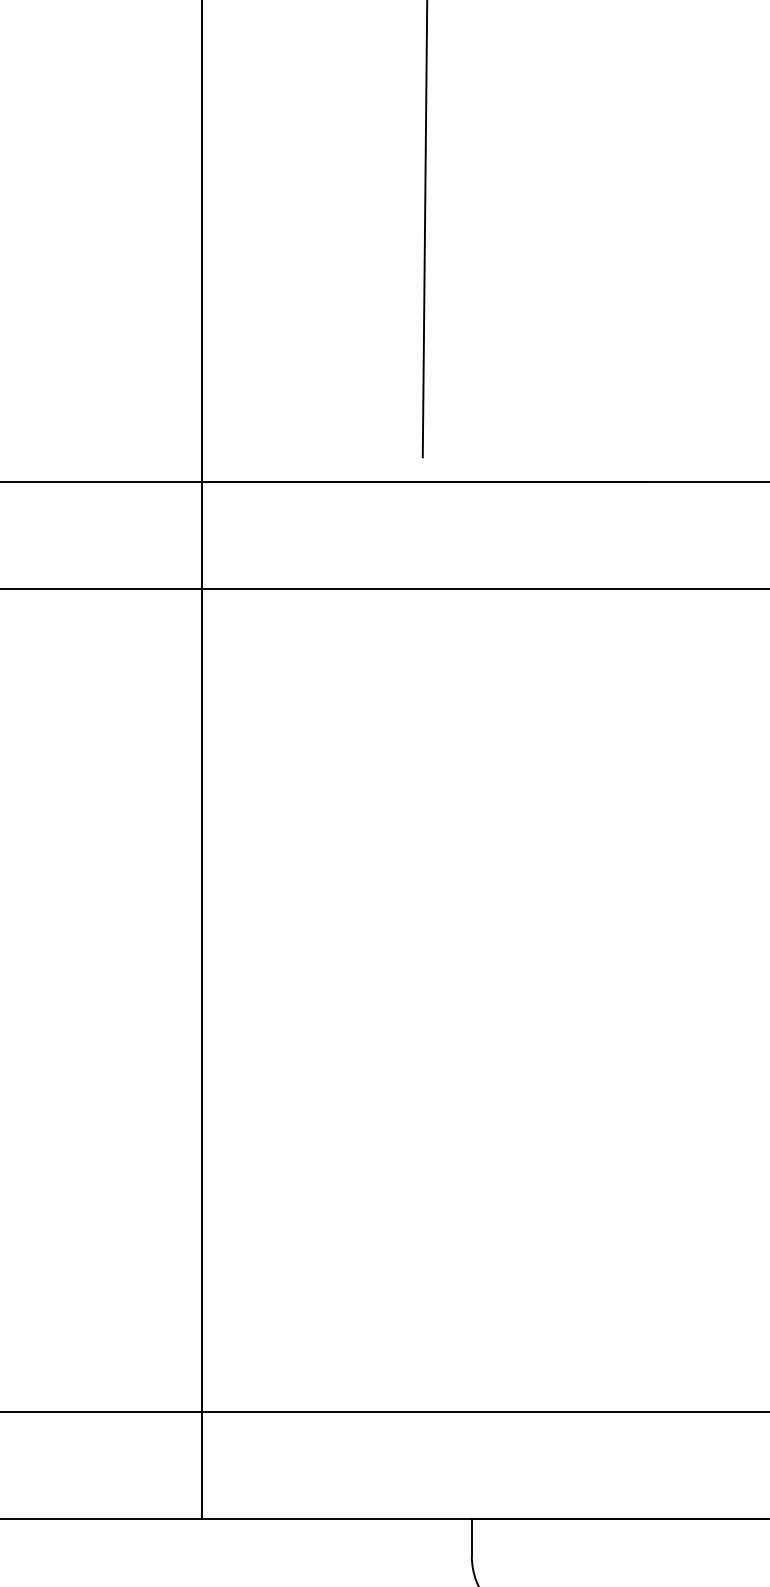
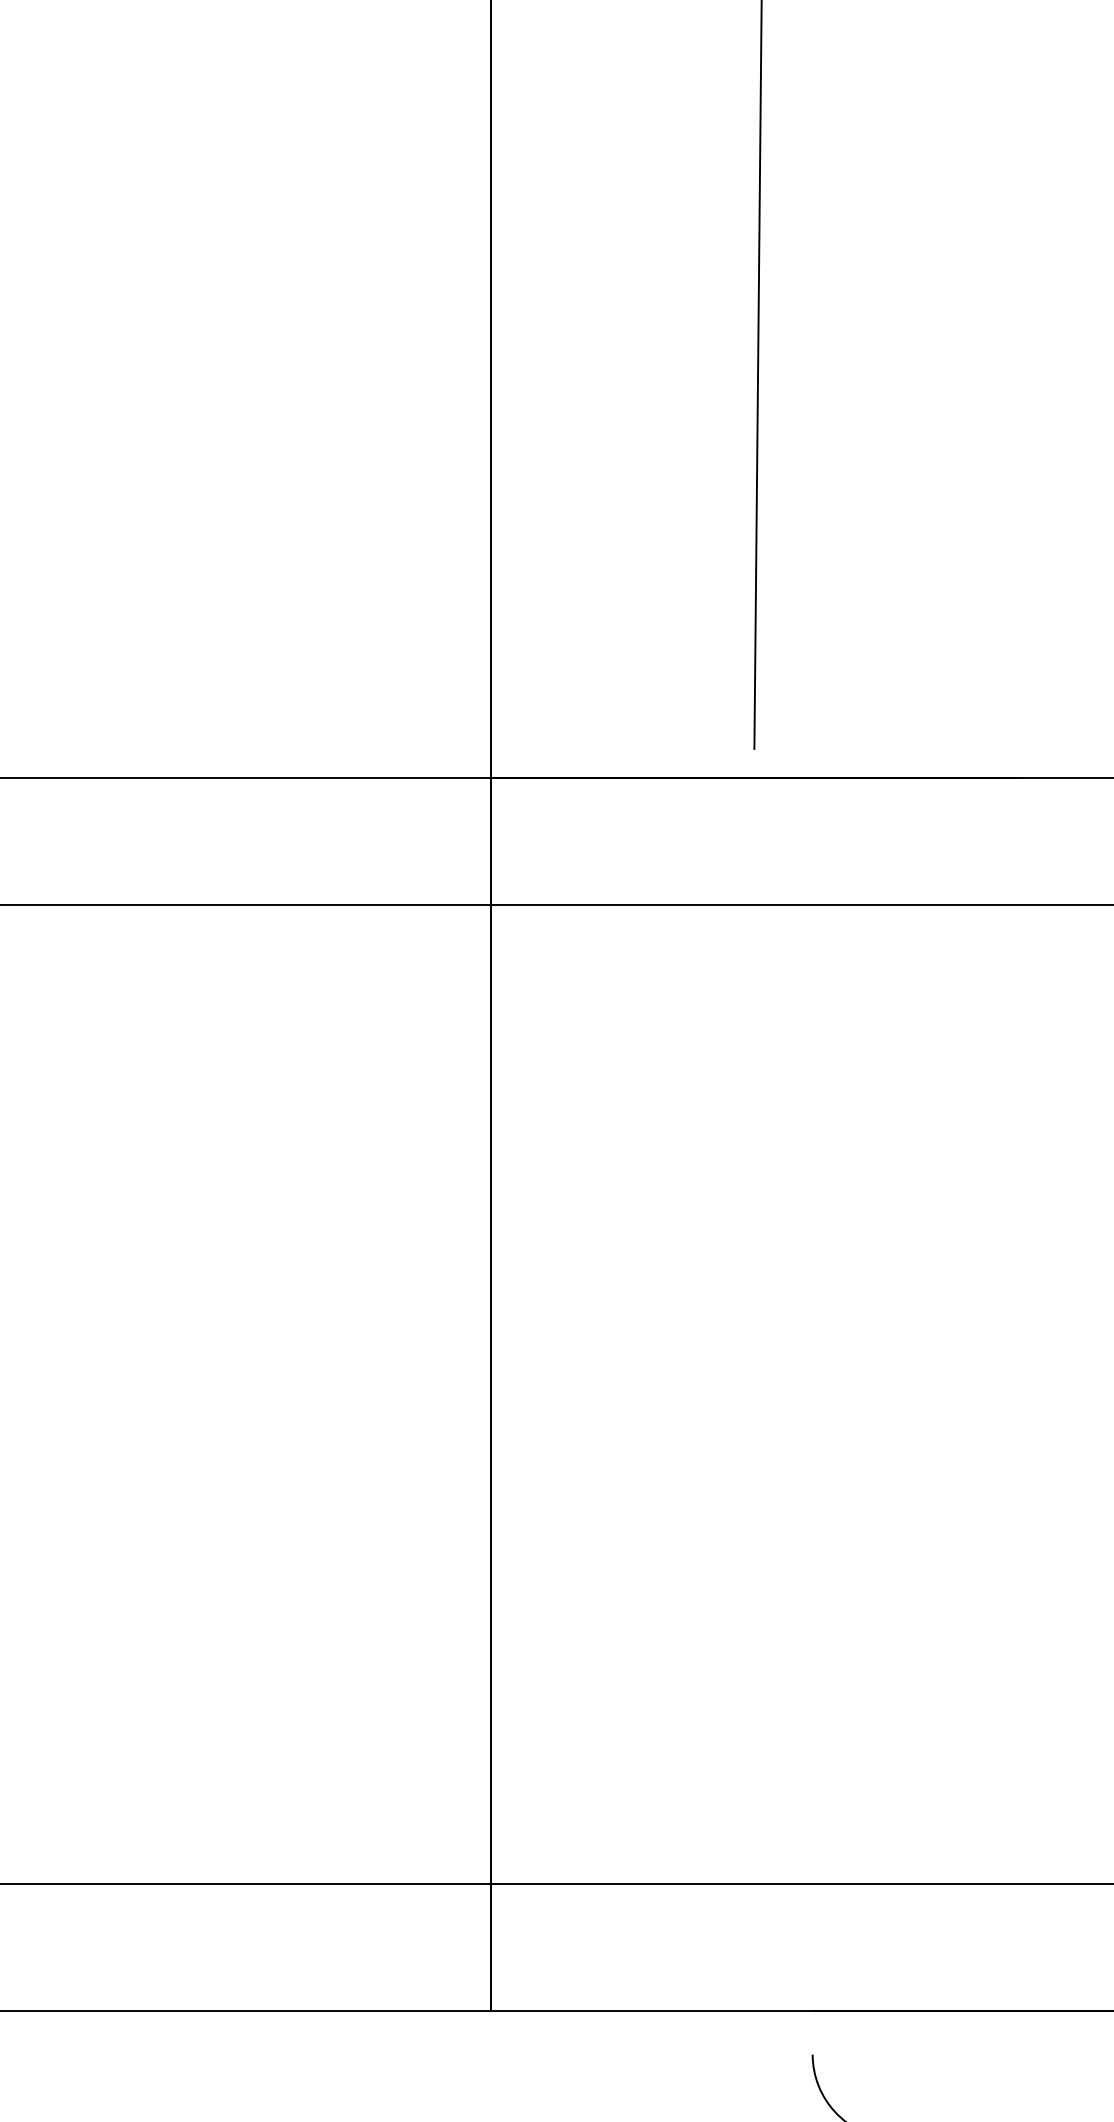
line: (471, 1537) -> (812, 2032), removed

